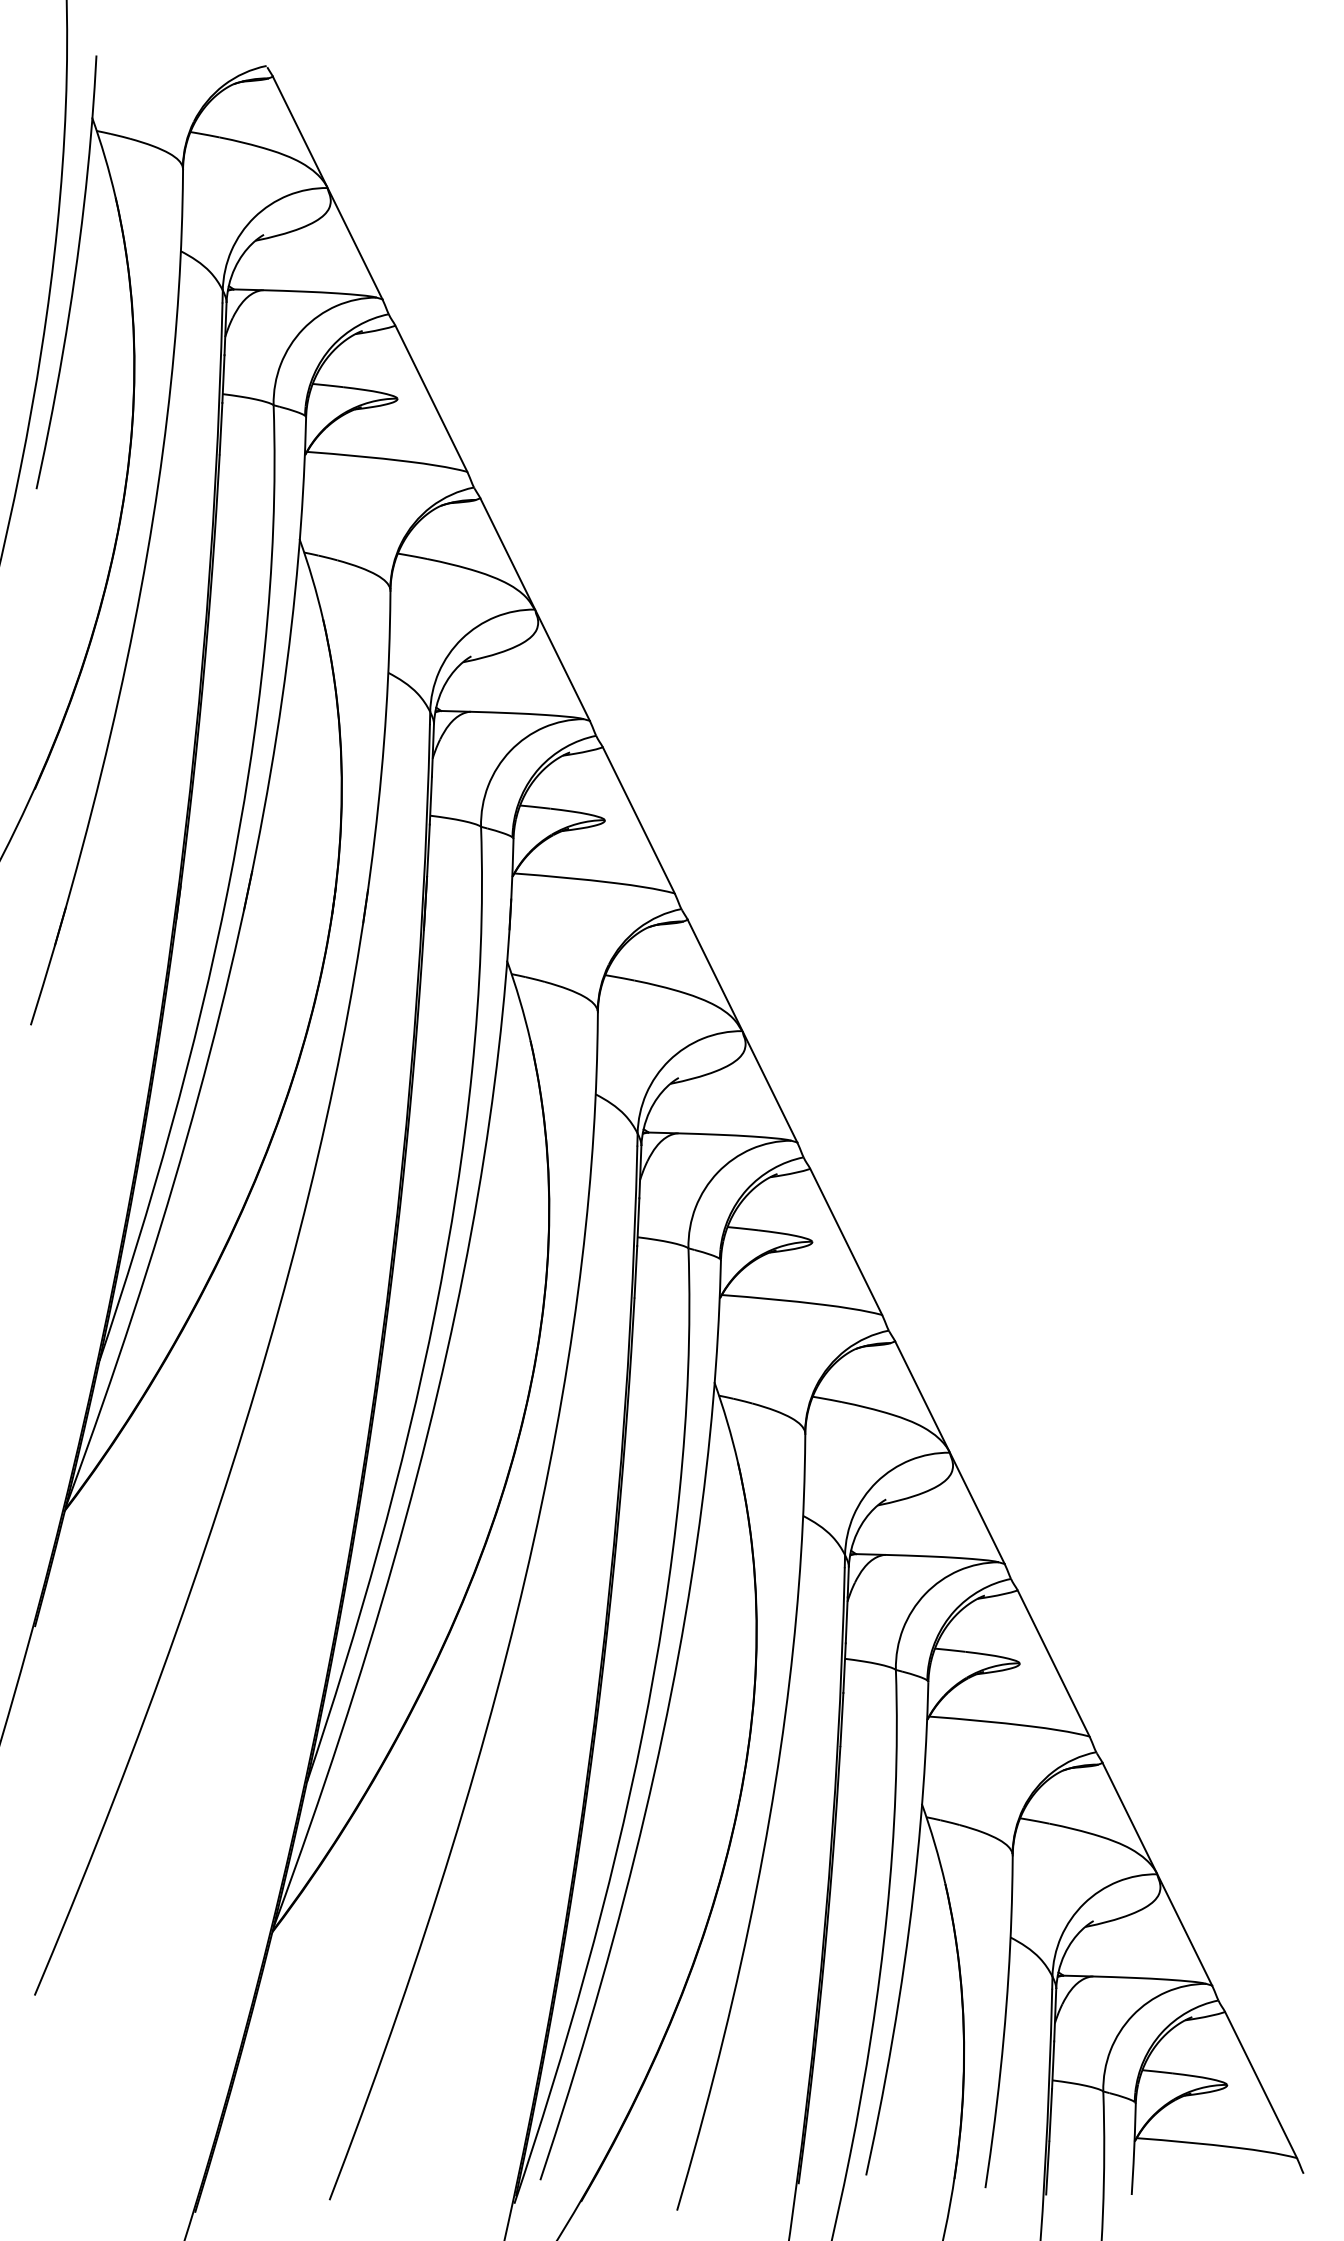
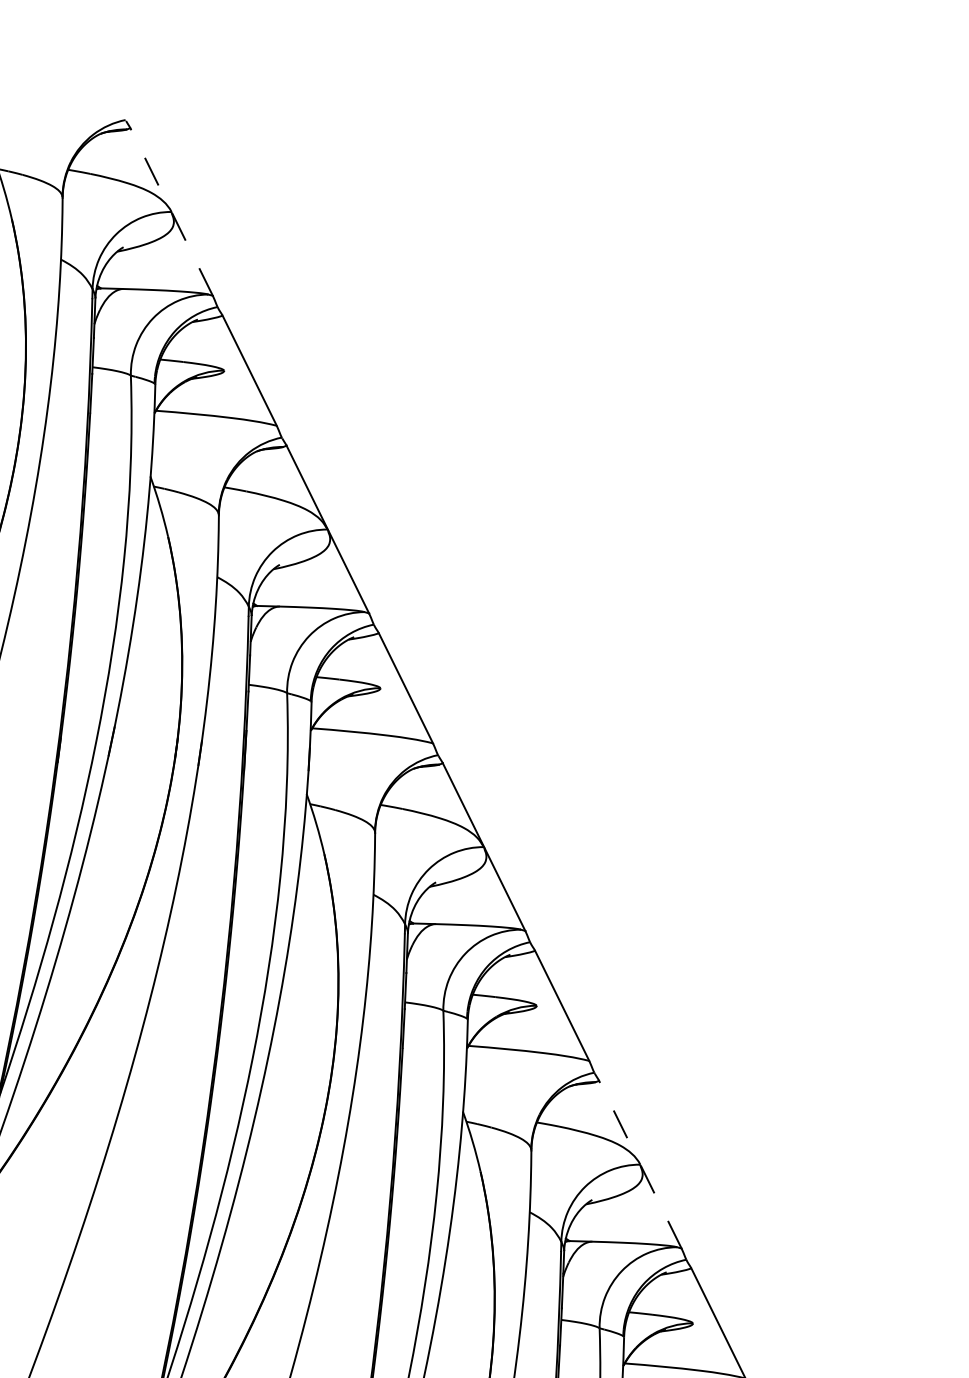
line: (327, 187) -> (171, 211), solid -> dashed
line: (949, 1452) -> (640, 1164), solid -> dashed

